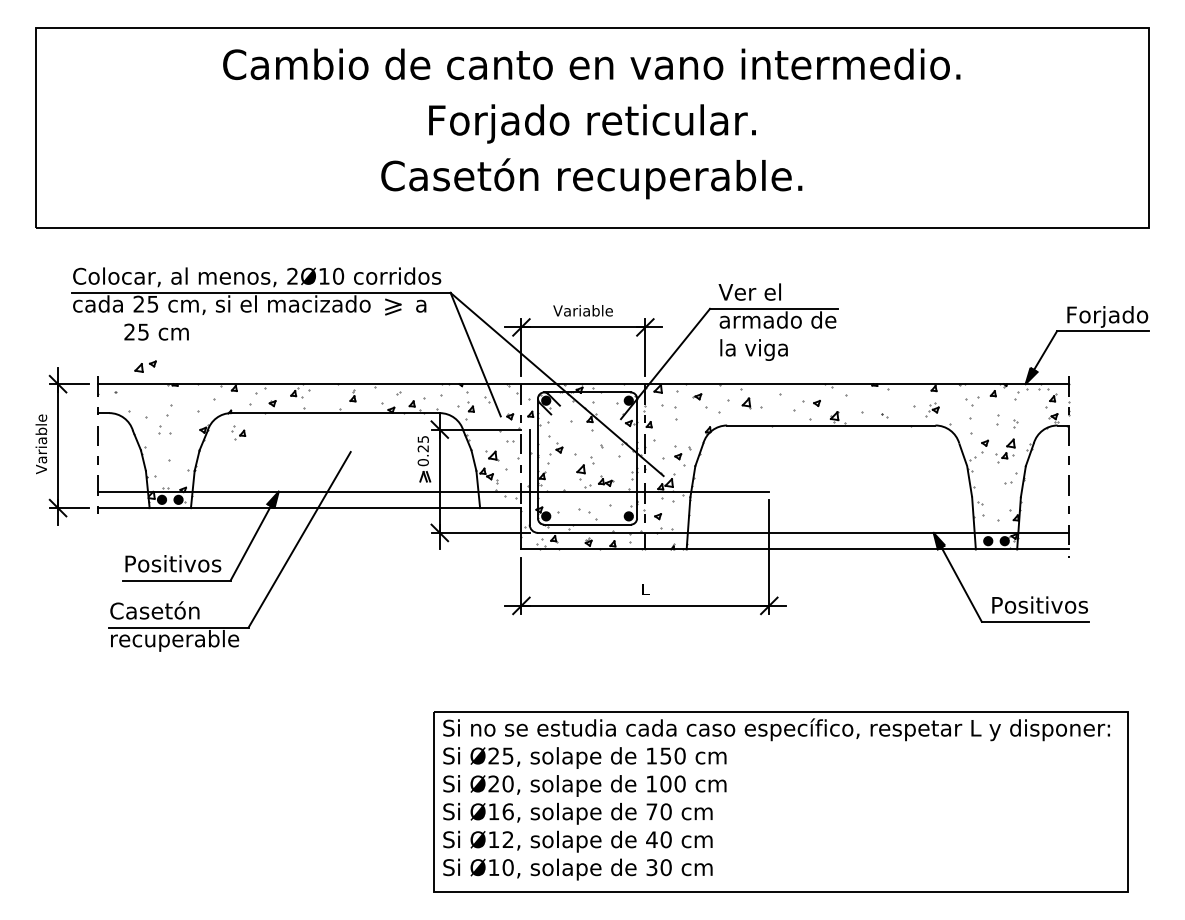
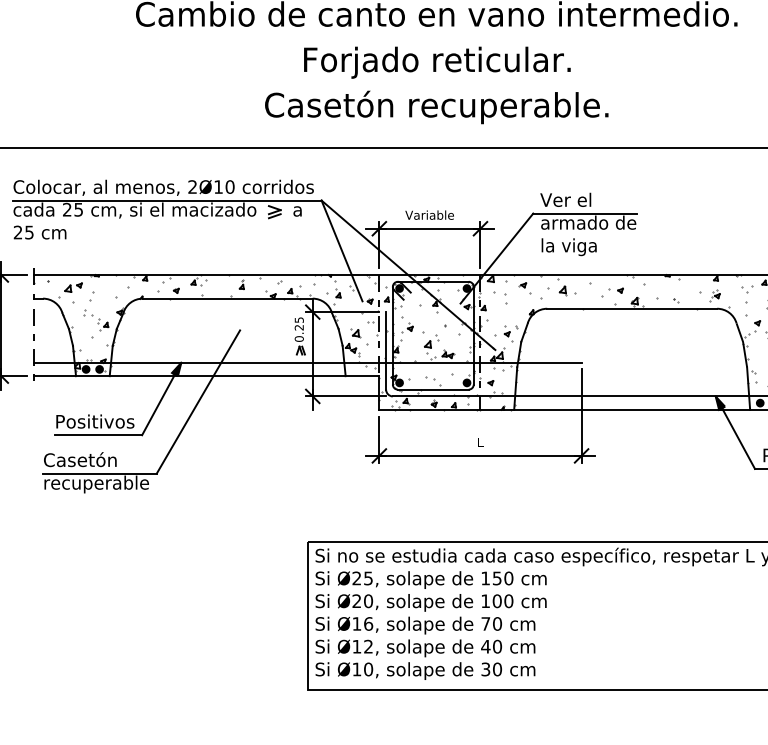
text: (156, 331) -> (40, 232), moved
part: (145, 366) -> (73, 287), moved
part: (238, 432) -> (102, 324), moved

